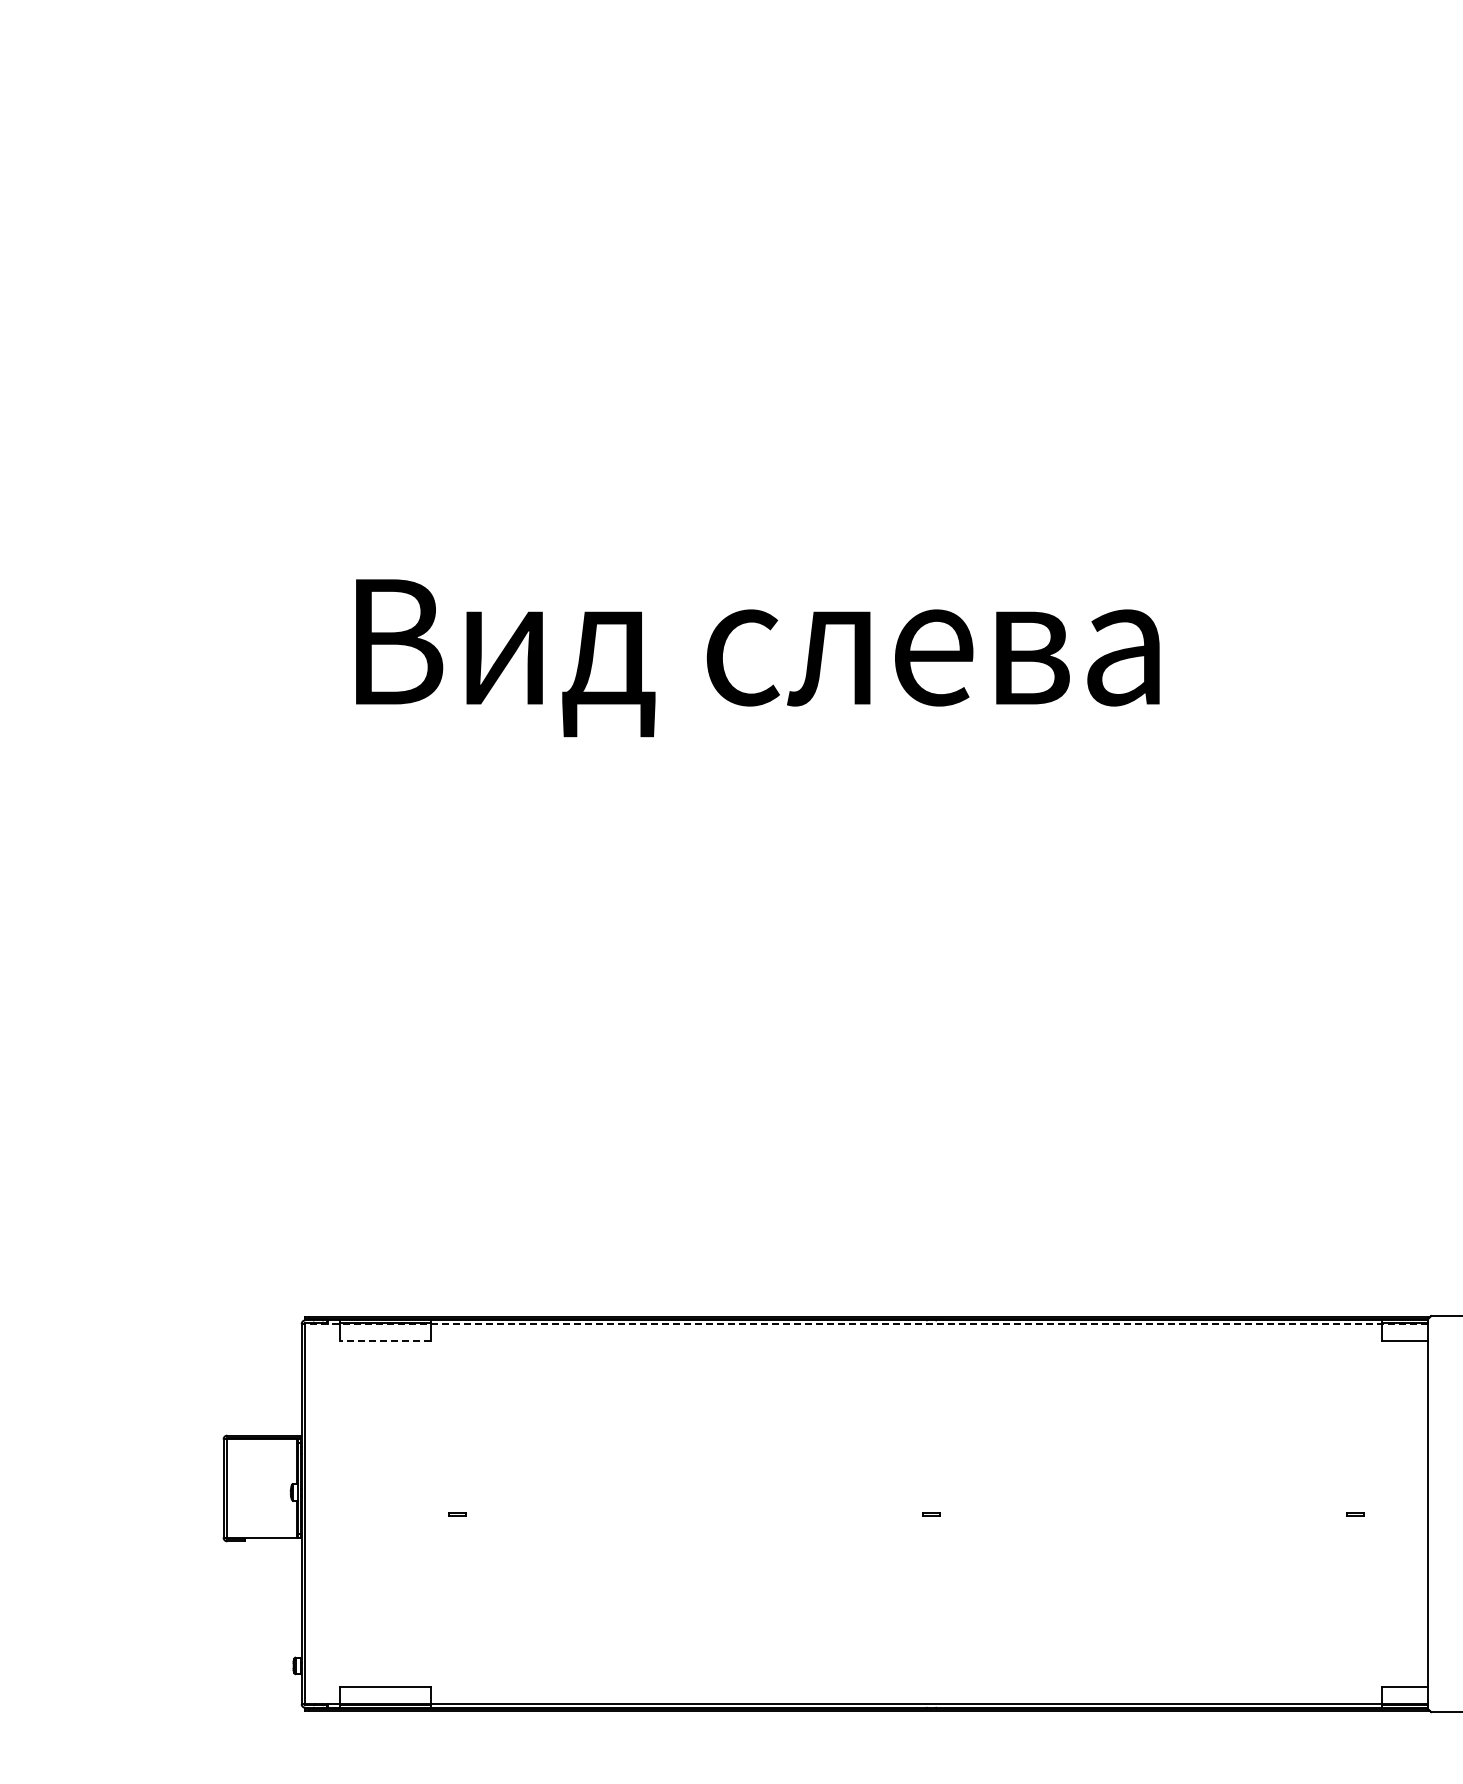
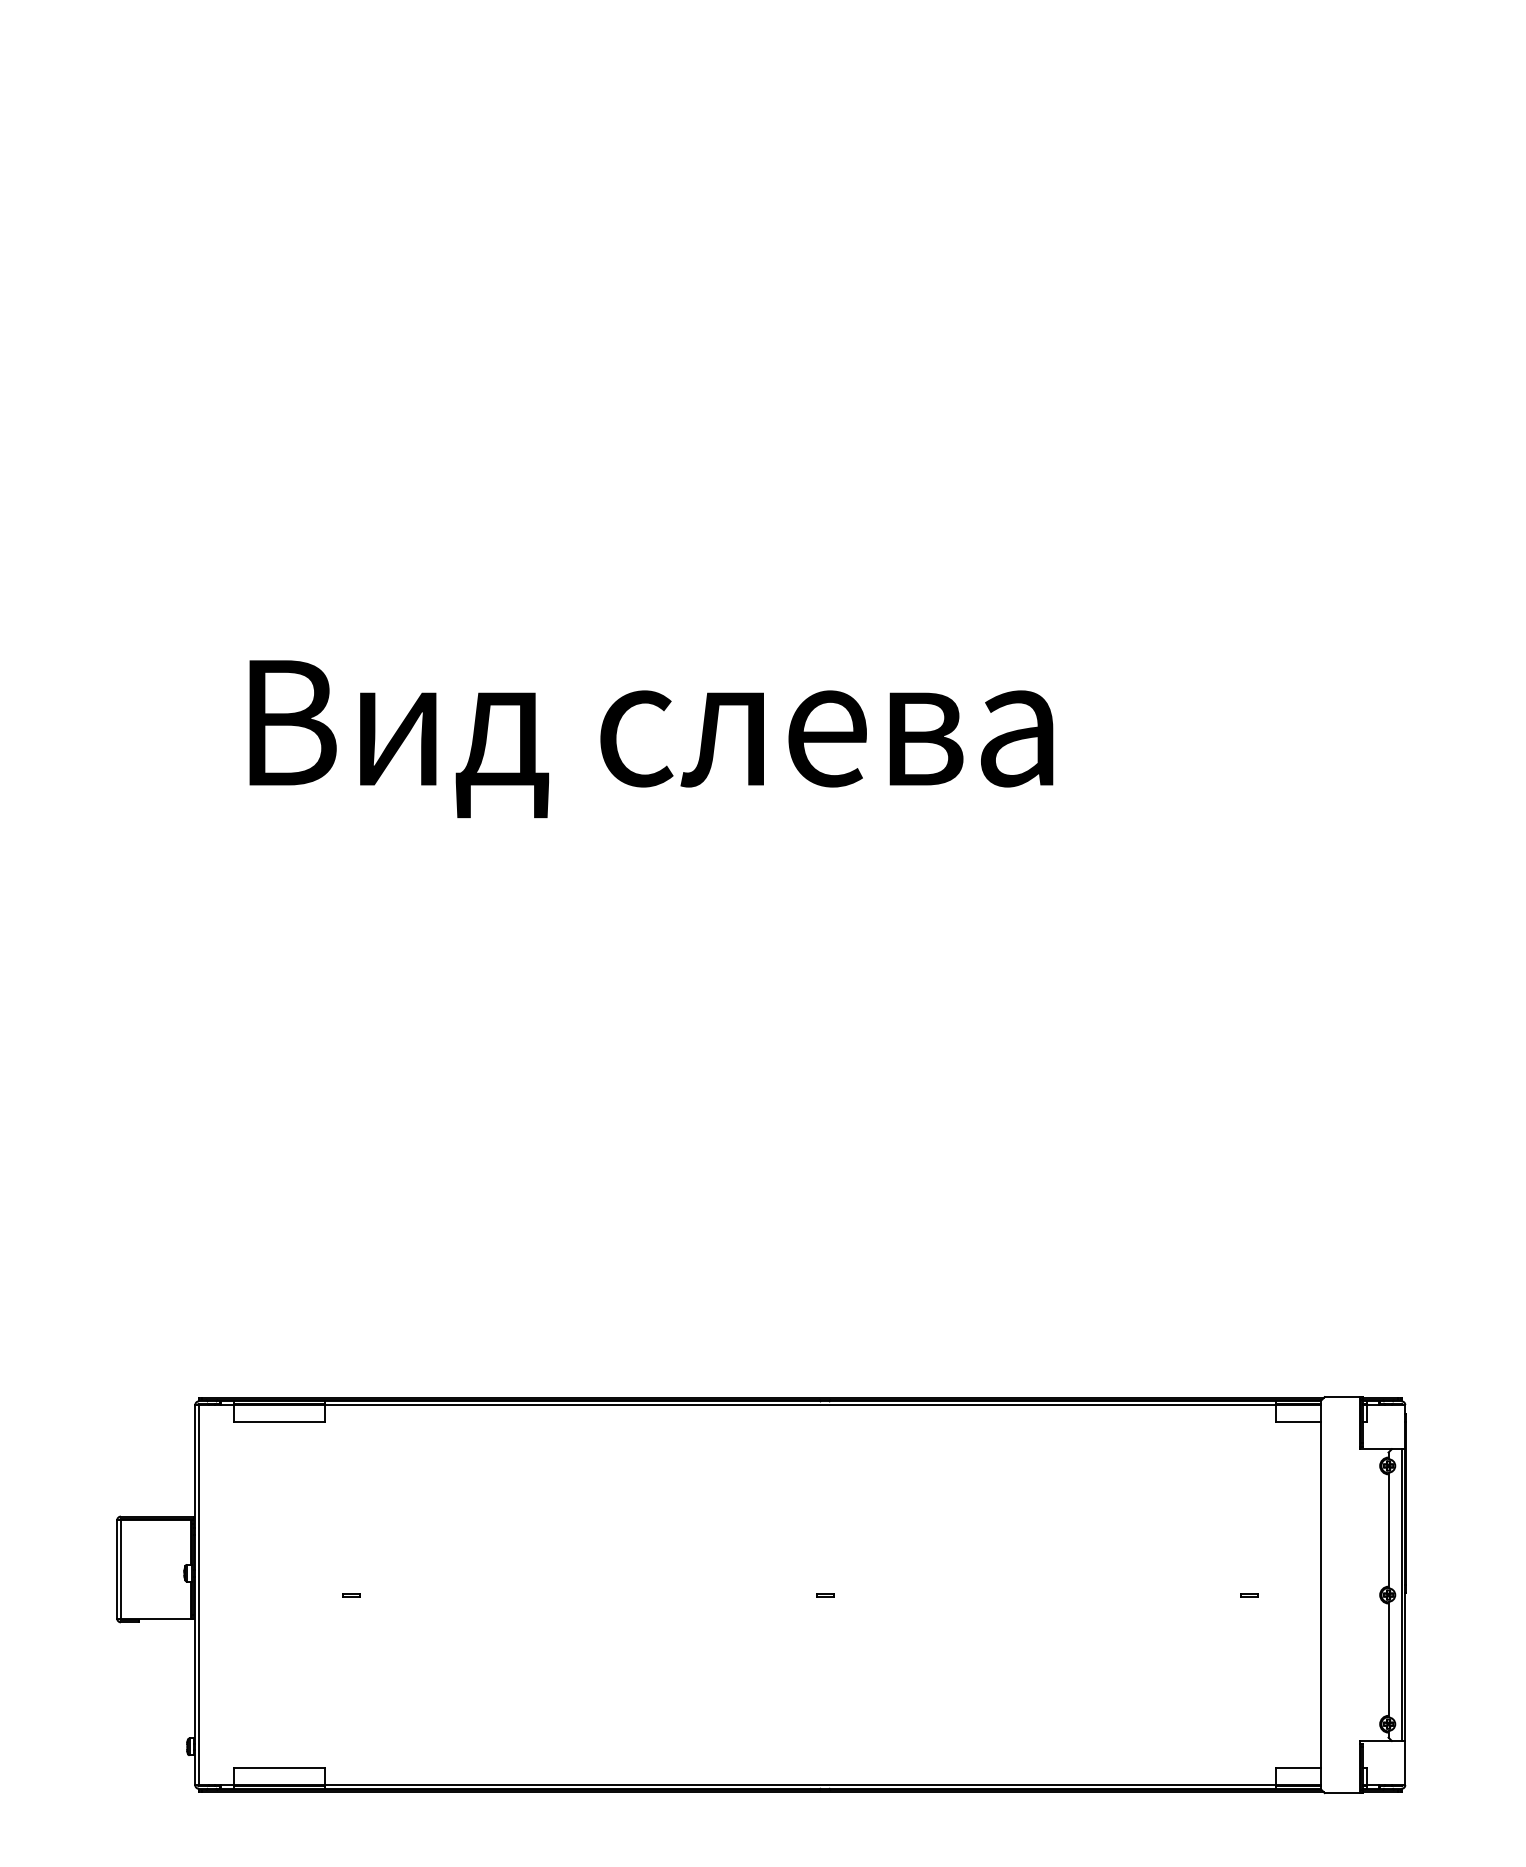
line: (863, 1324) -> (757, 1405), dashed -> solid
line: (384, 1341) -> (278, 1422), dashed -> solid

